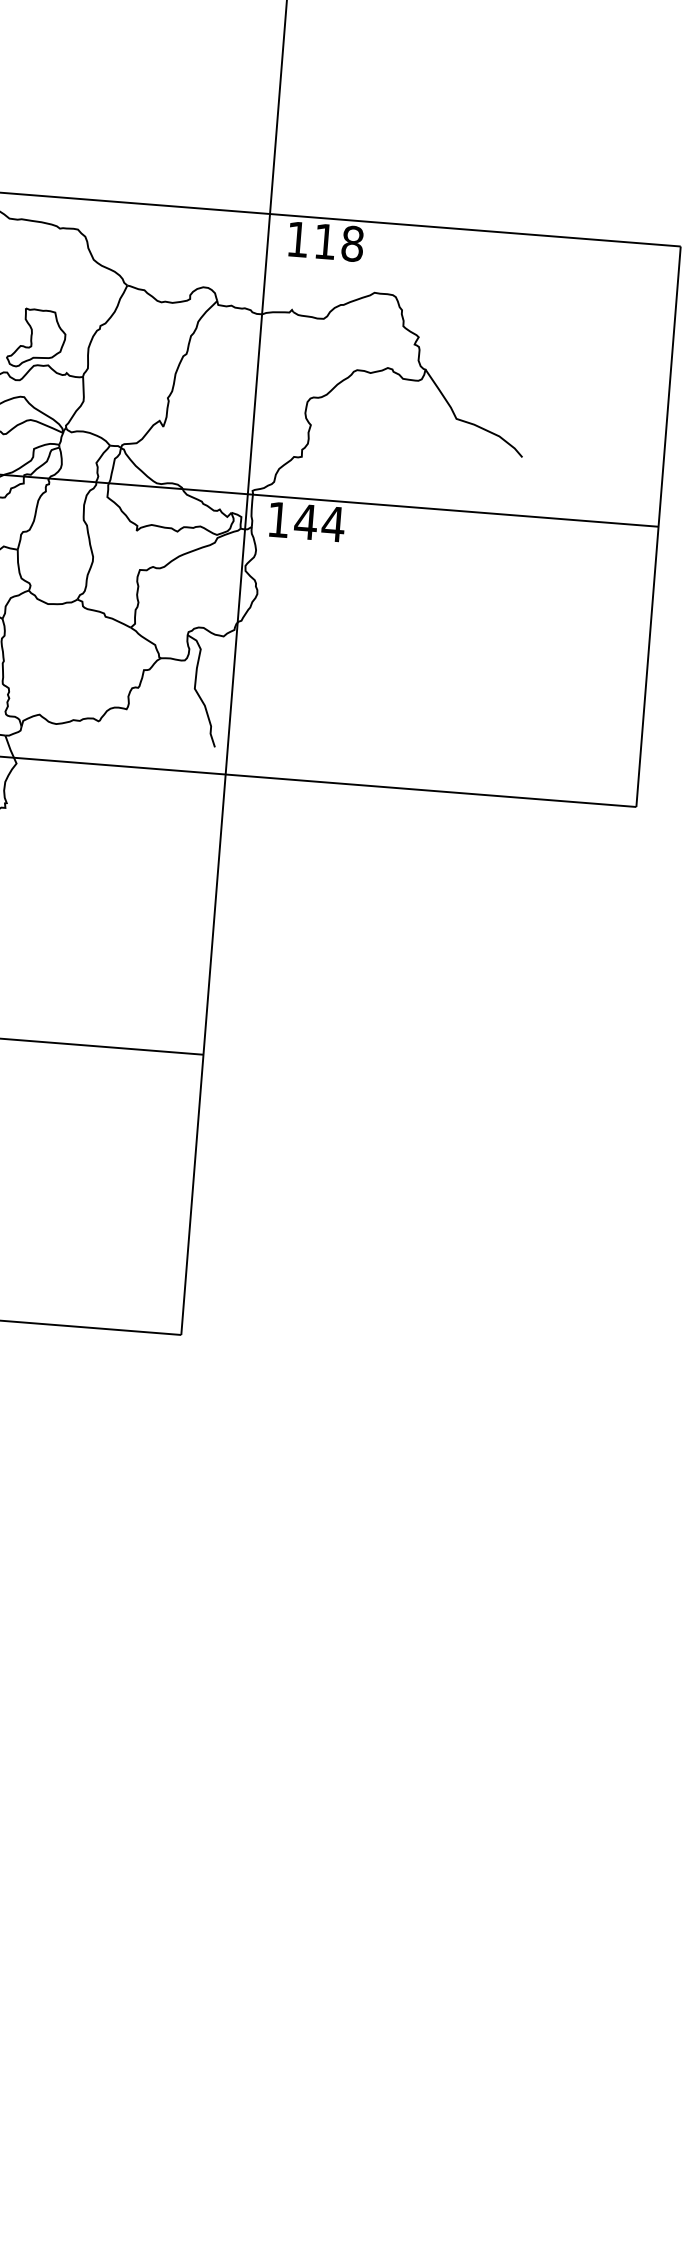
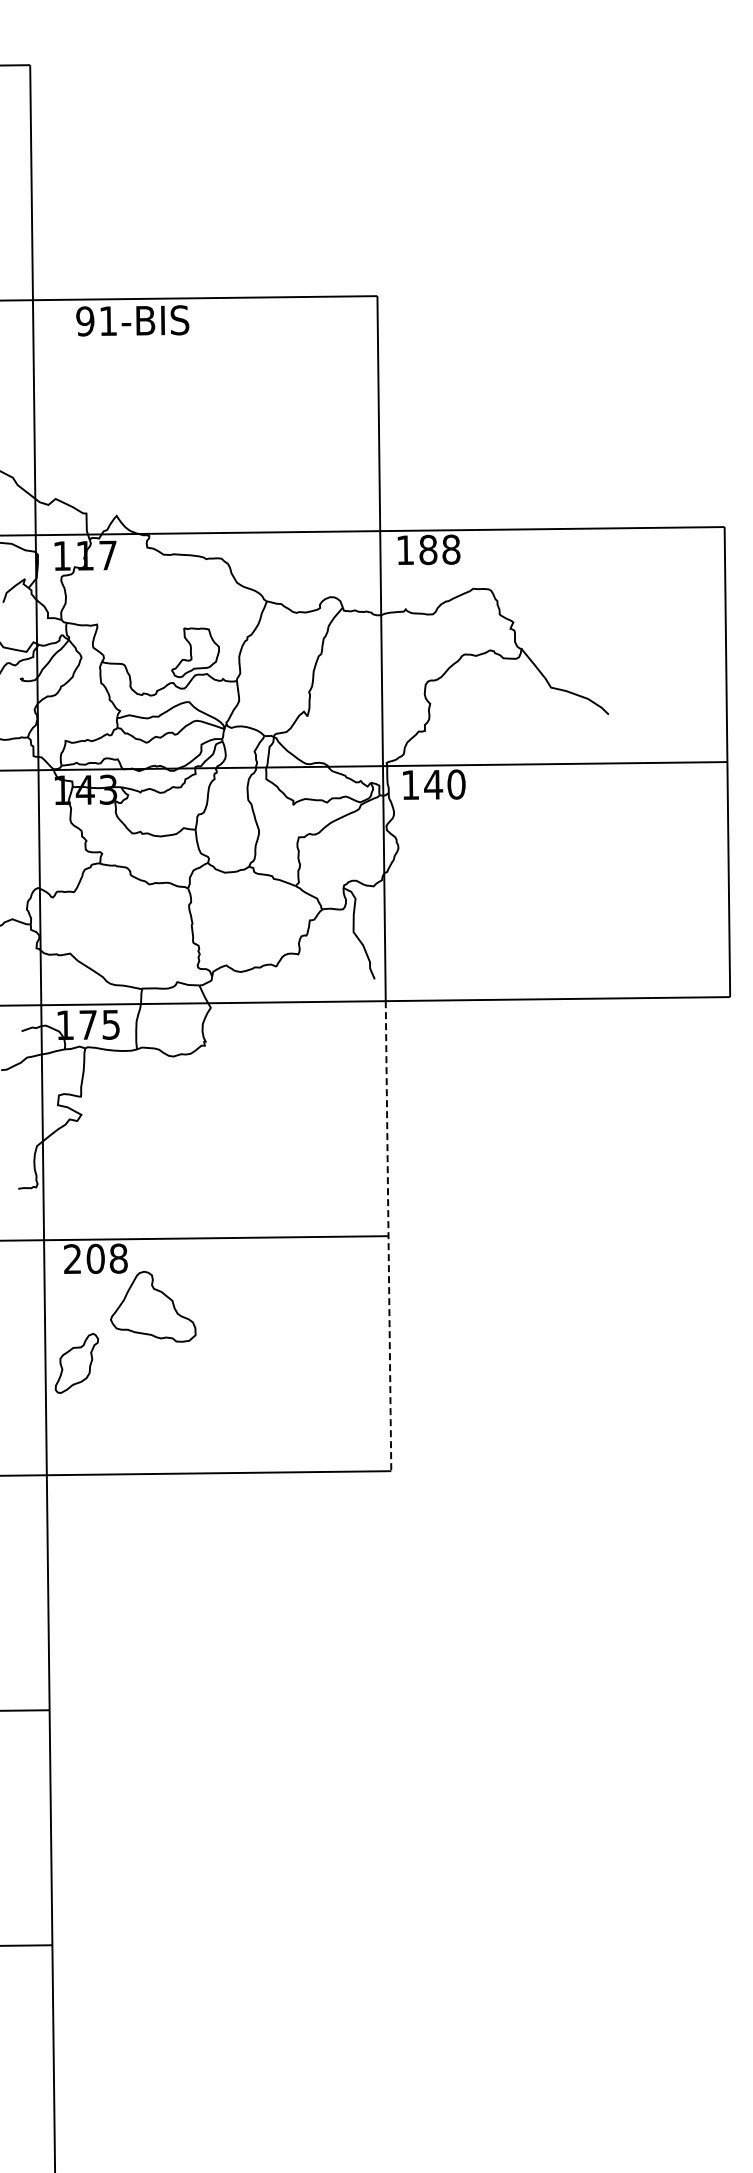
text: (325, 241) -> (428, 549), 118 -> 188
text: (333, 524) -> (456, 784), 144 -> 140
line: (203, 1055) -> (388, 1236), solid -> dashed

